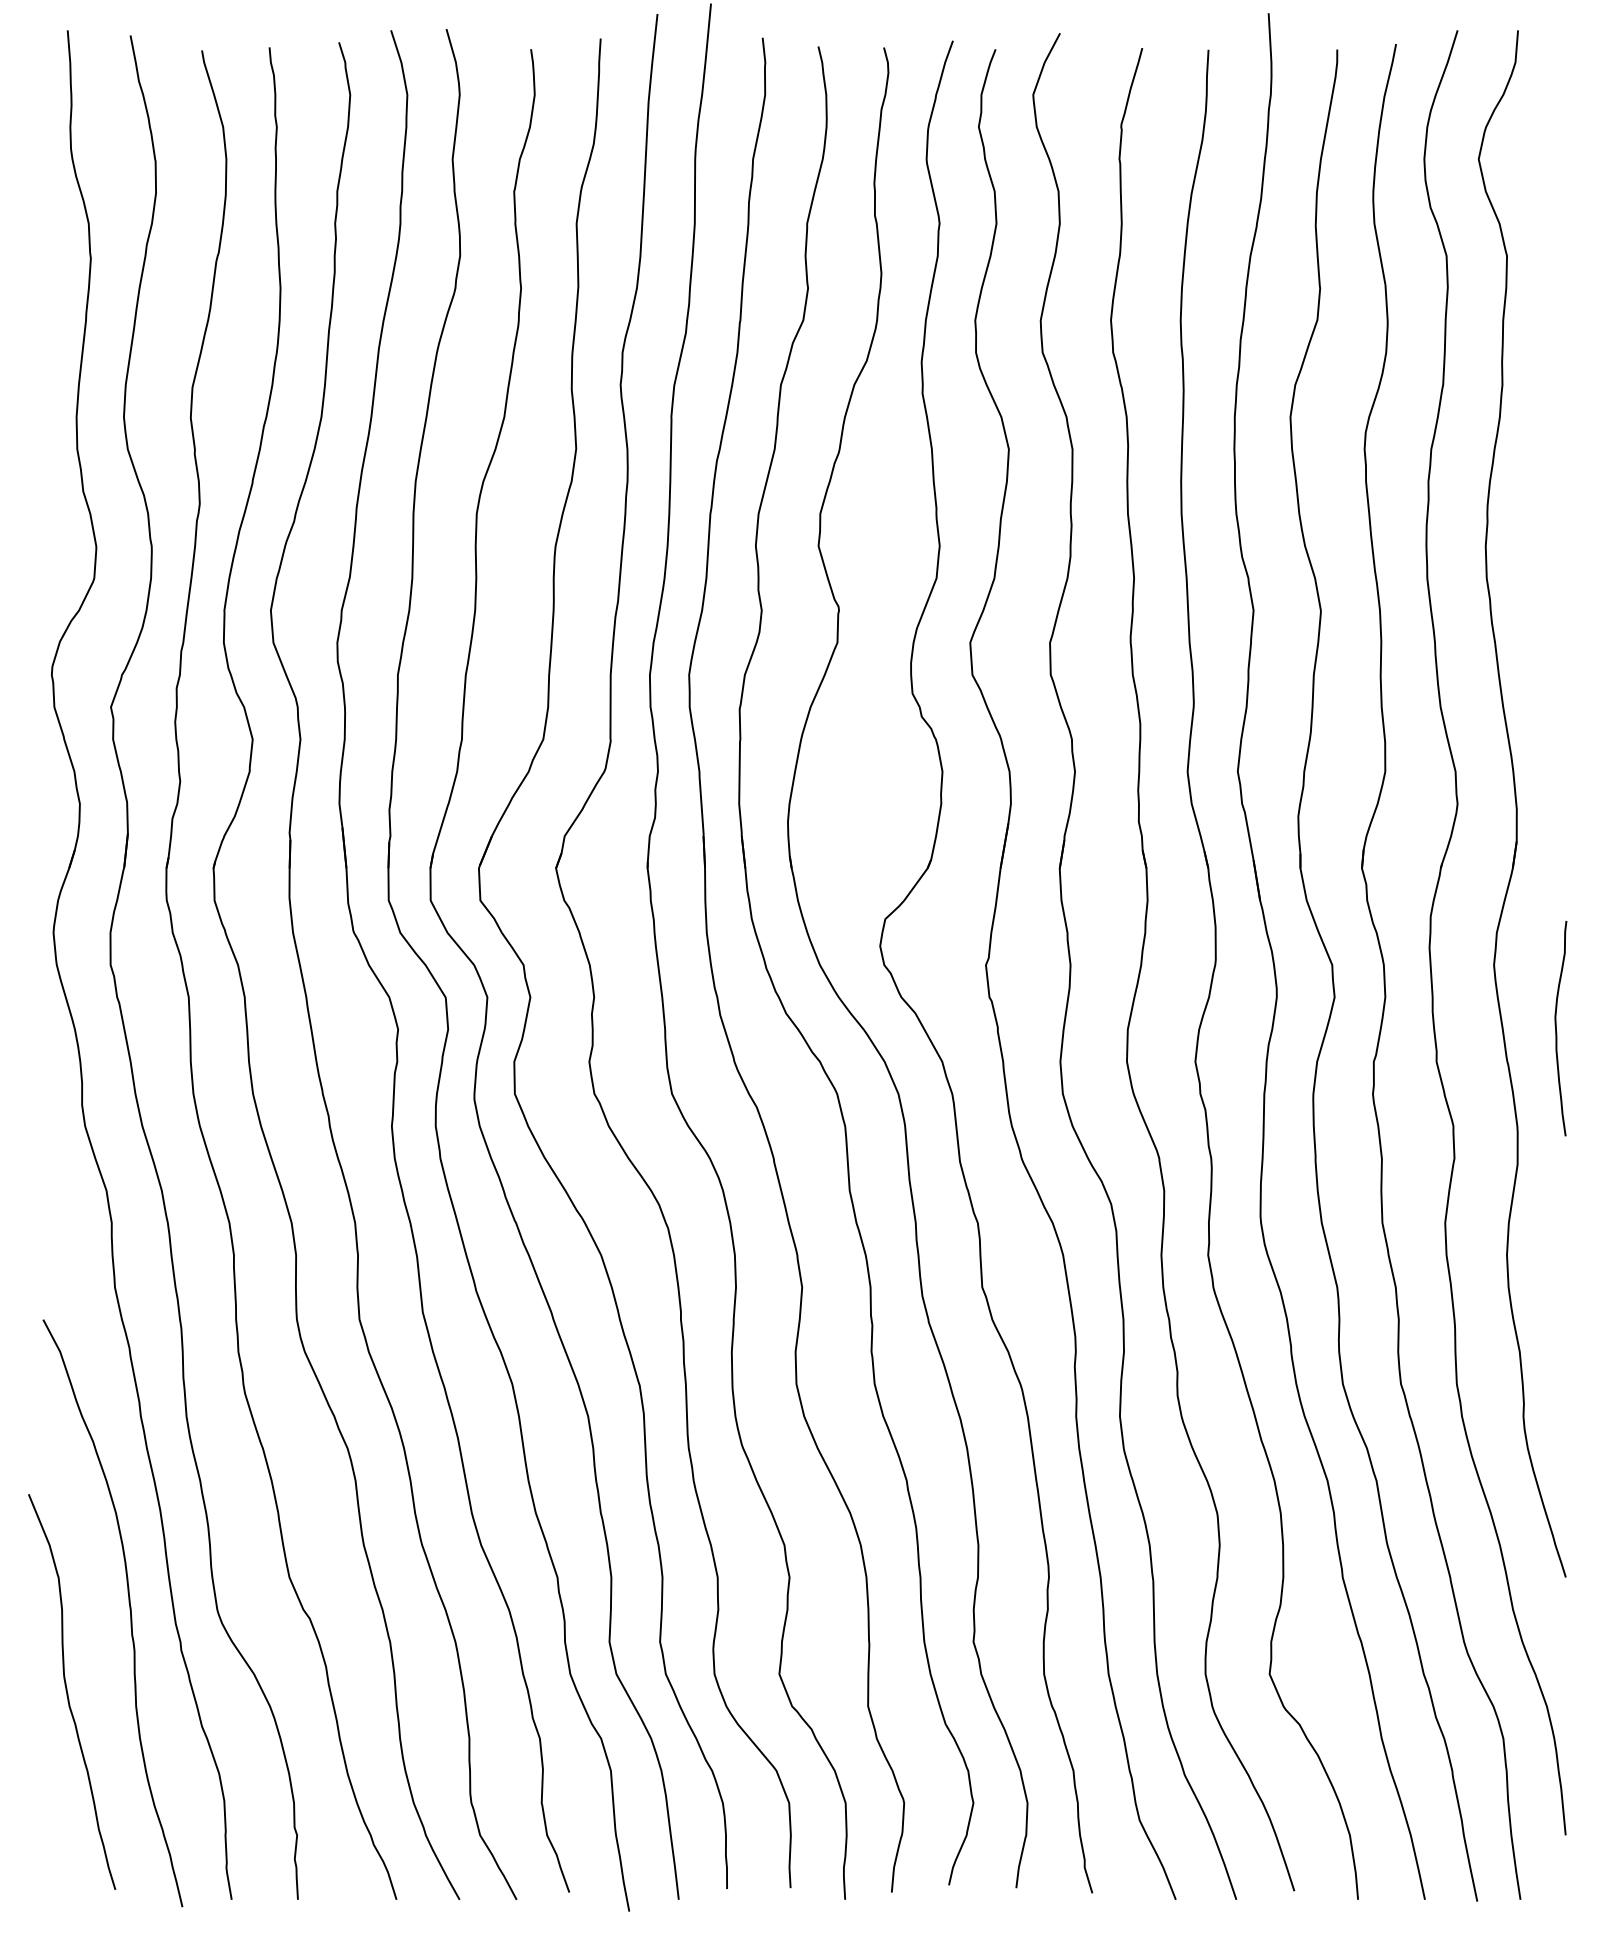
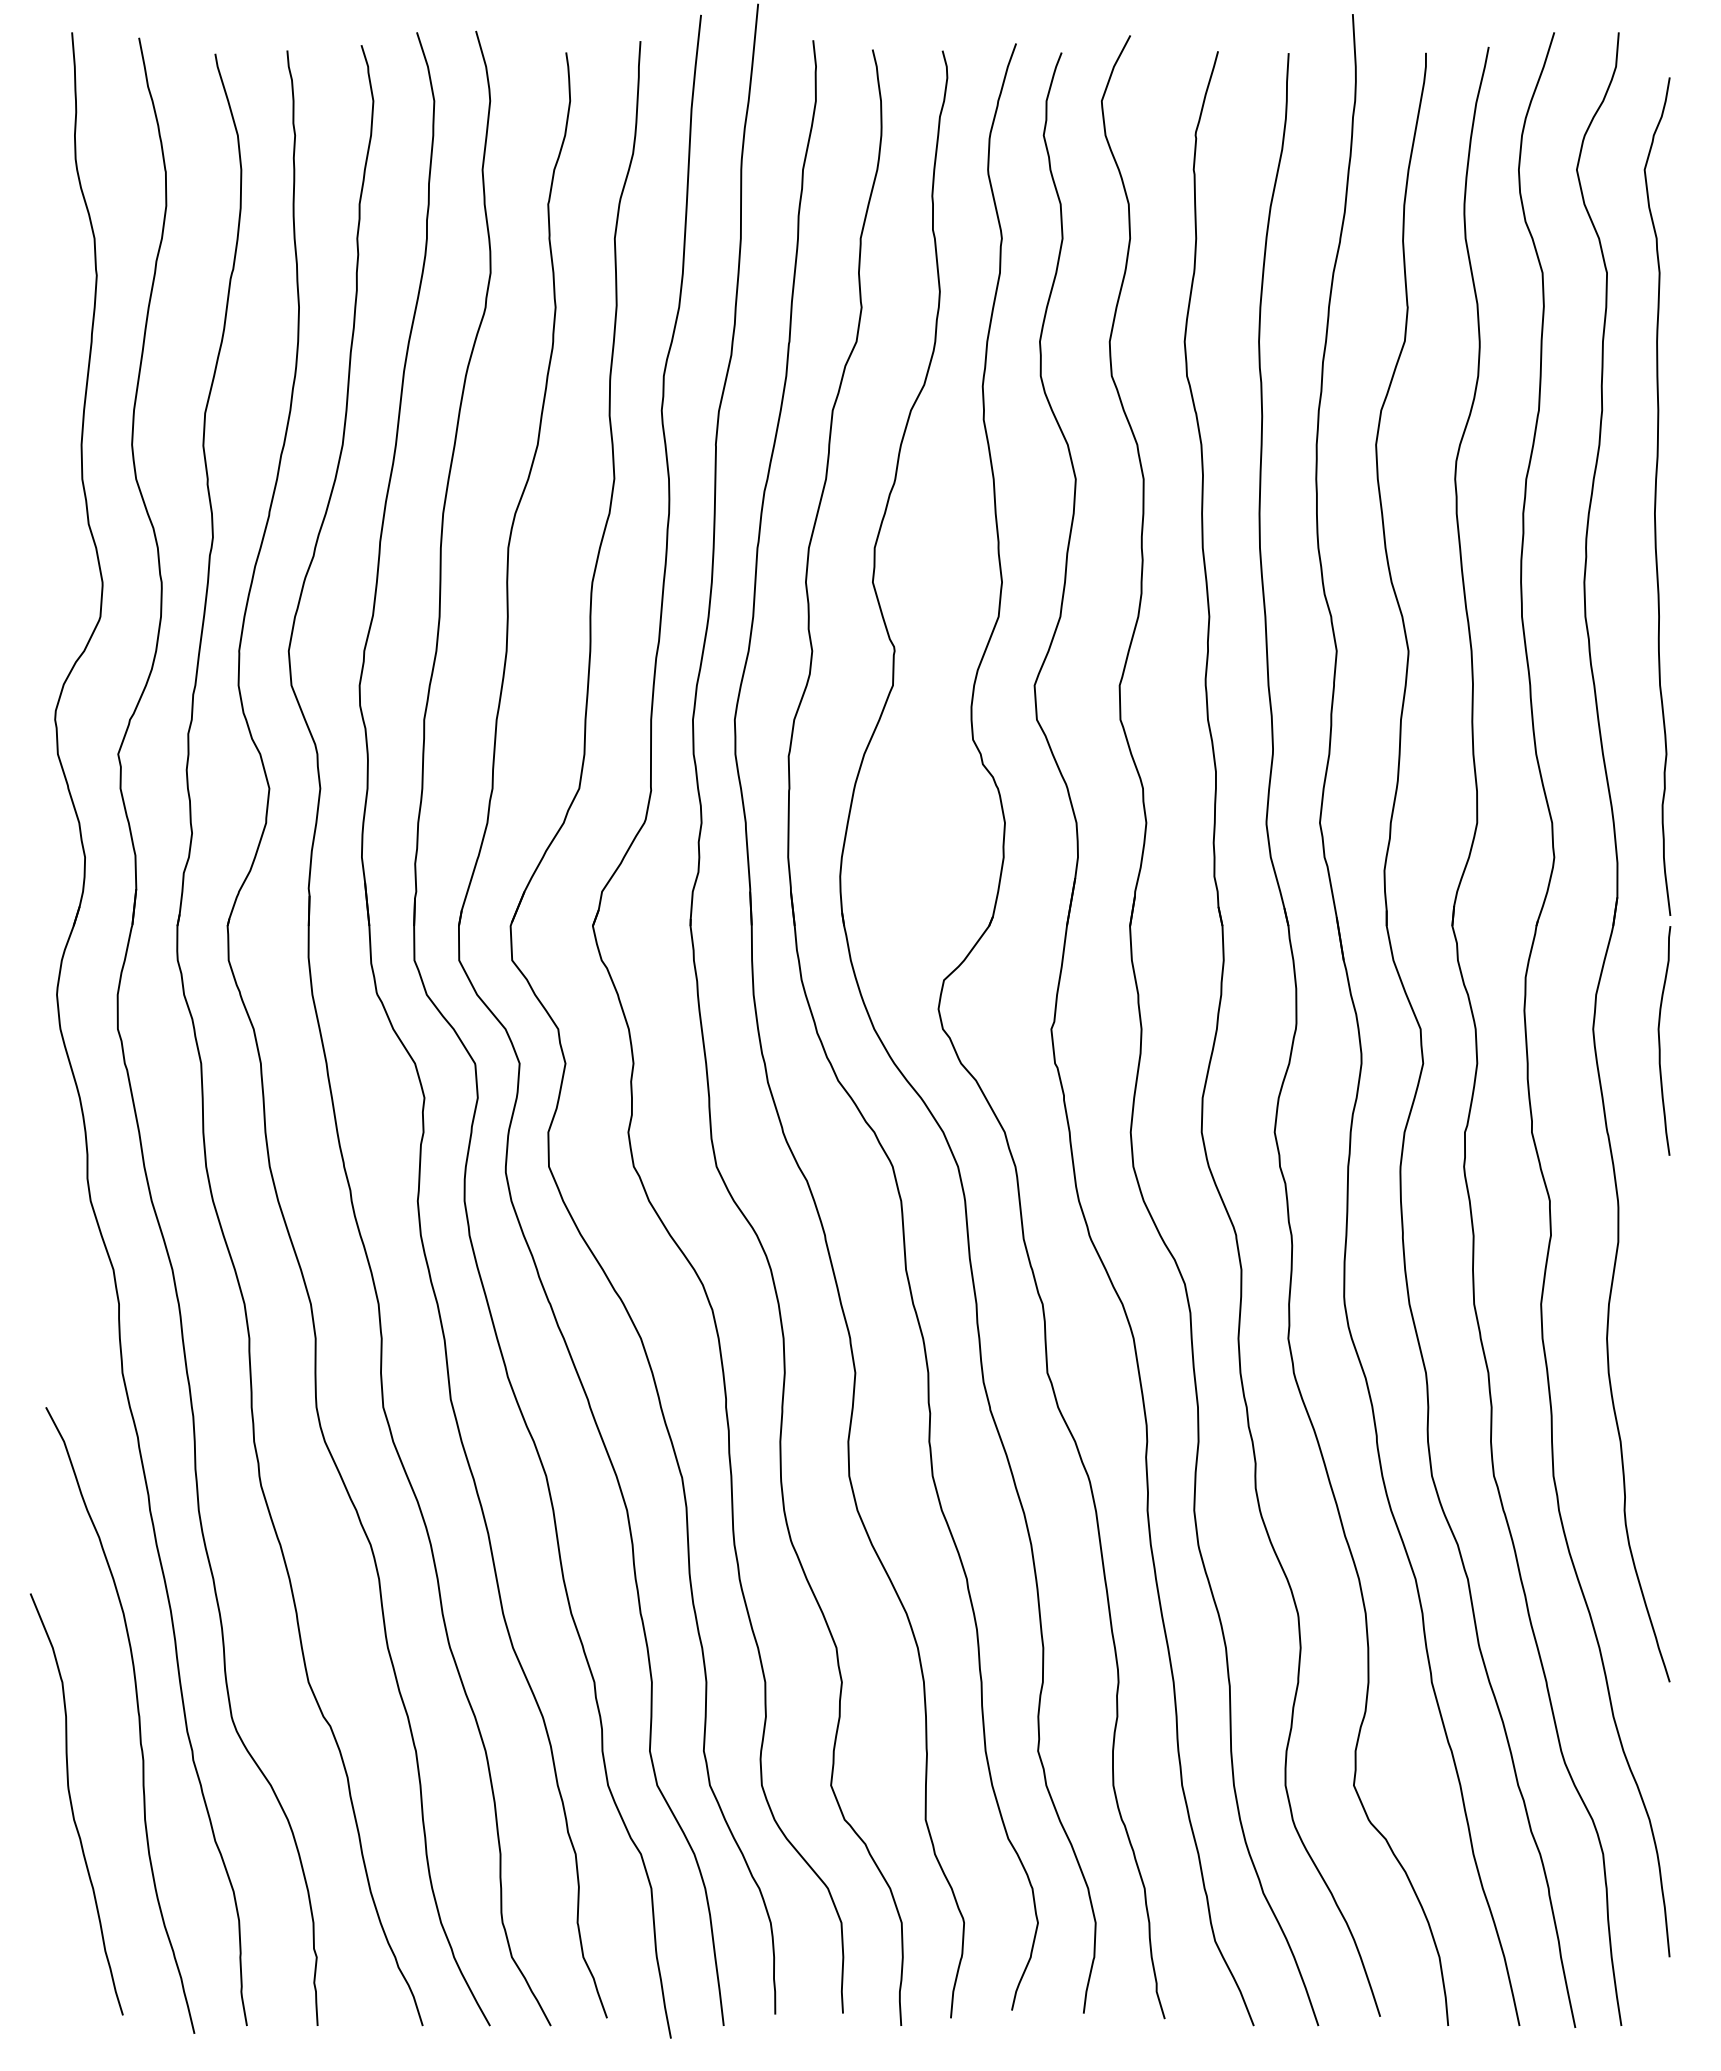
curve: (1553, 465) -> (1656, 496), added
curve: (1557, 1028) -> (1660, 1040), moved

